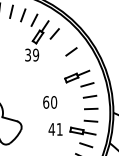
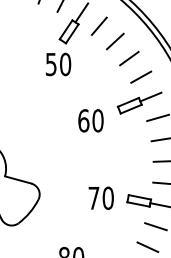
line: (63, 42) -> (114, 41), added
text: (31, 54) -> (57, 63), 39 -> 50
line: (77, 62) -> (140, 77), added
text: (50, 102) -> (91, 120), moved
text: (55, 129) -> (100, 198), 41 -> 70

